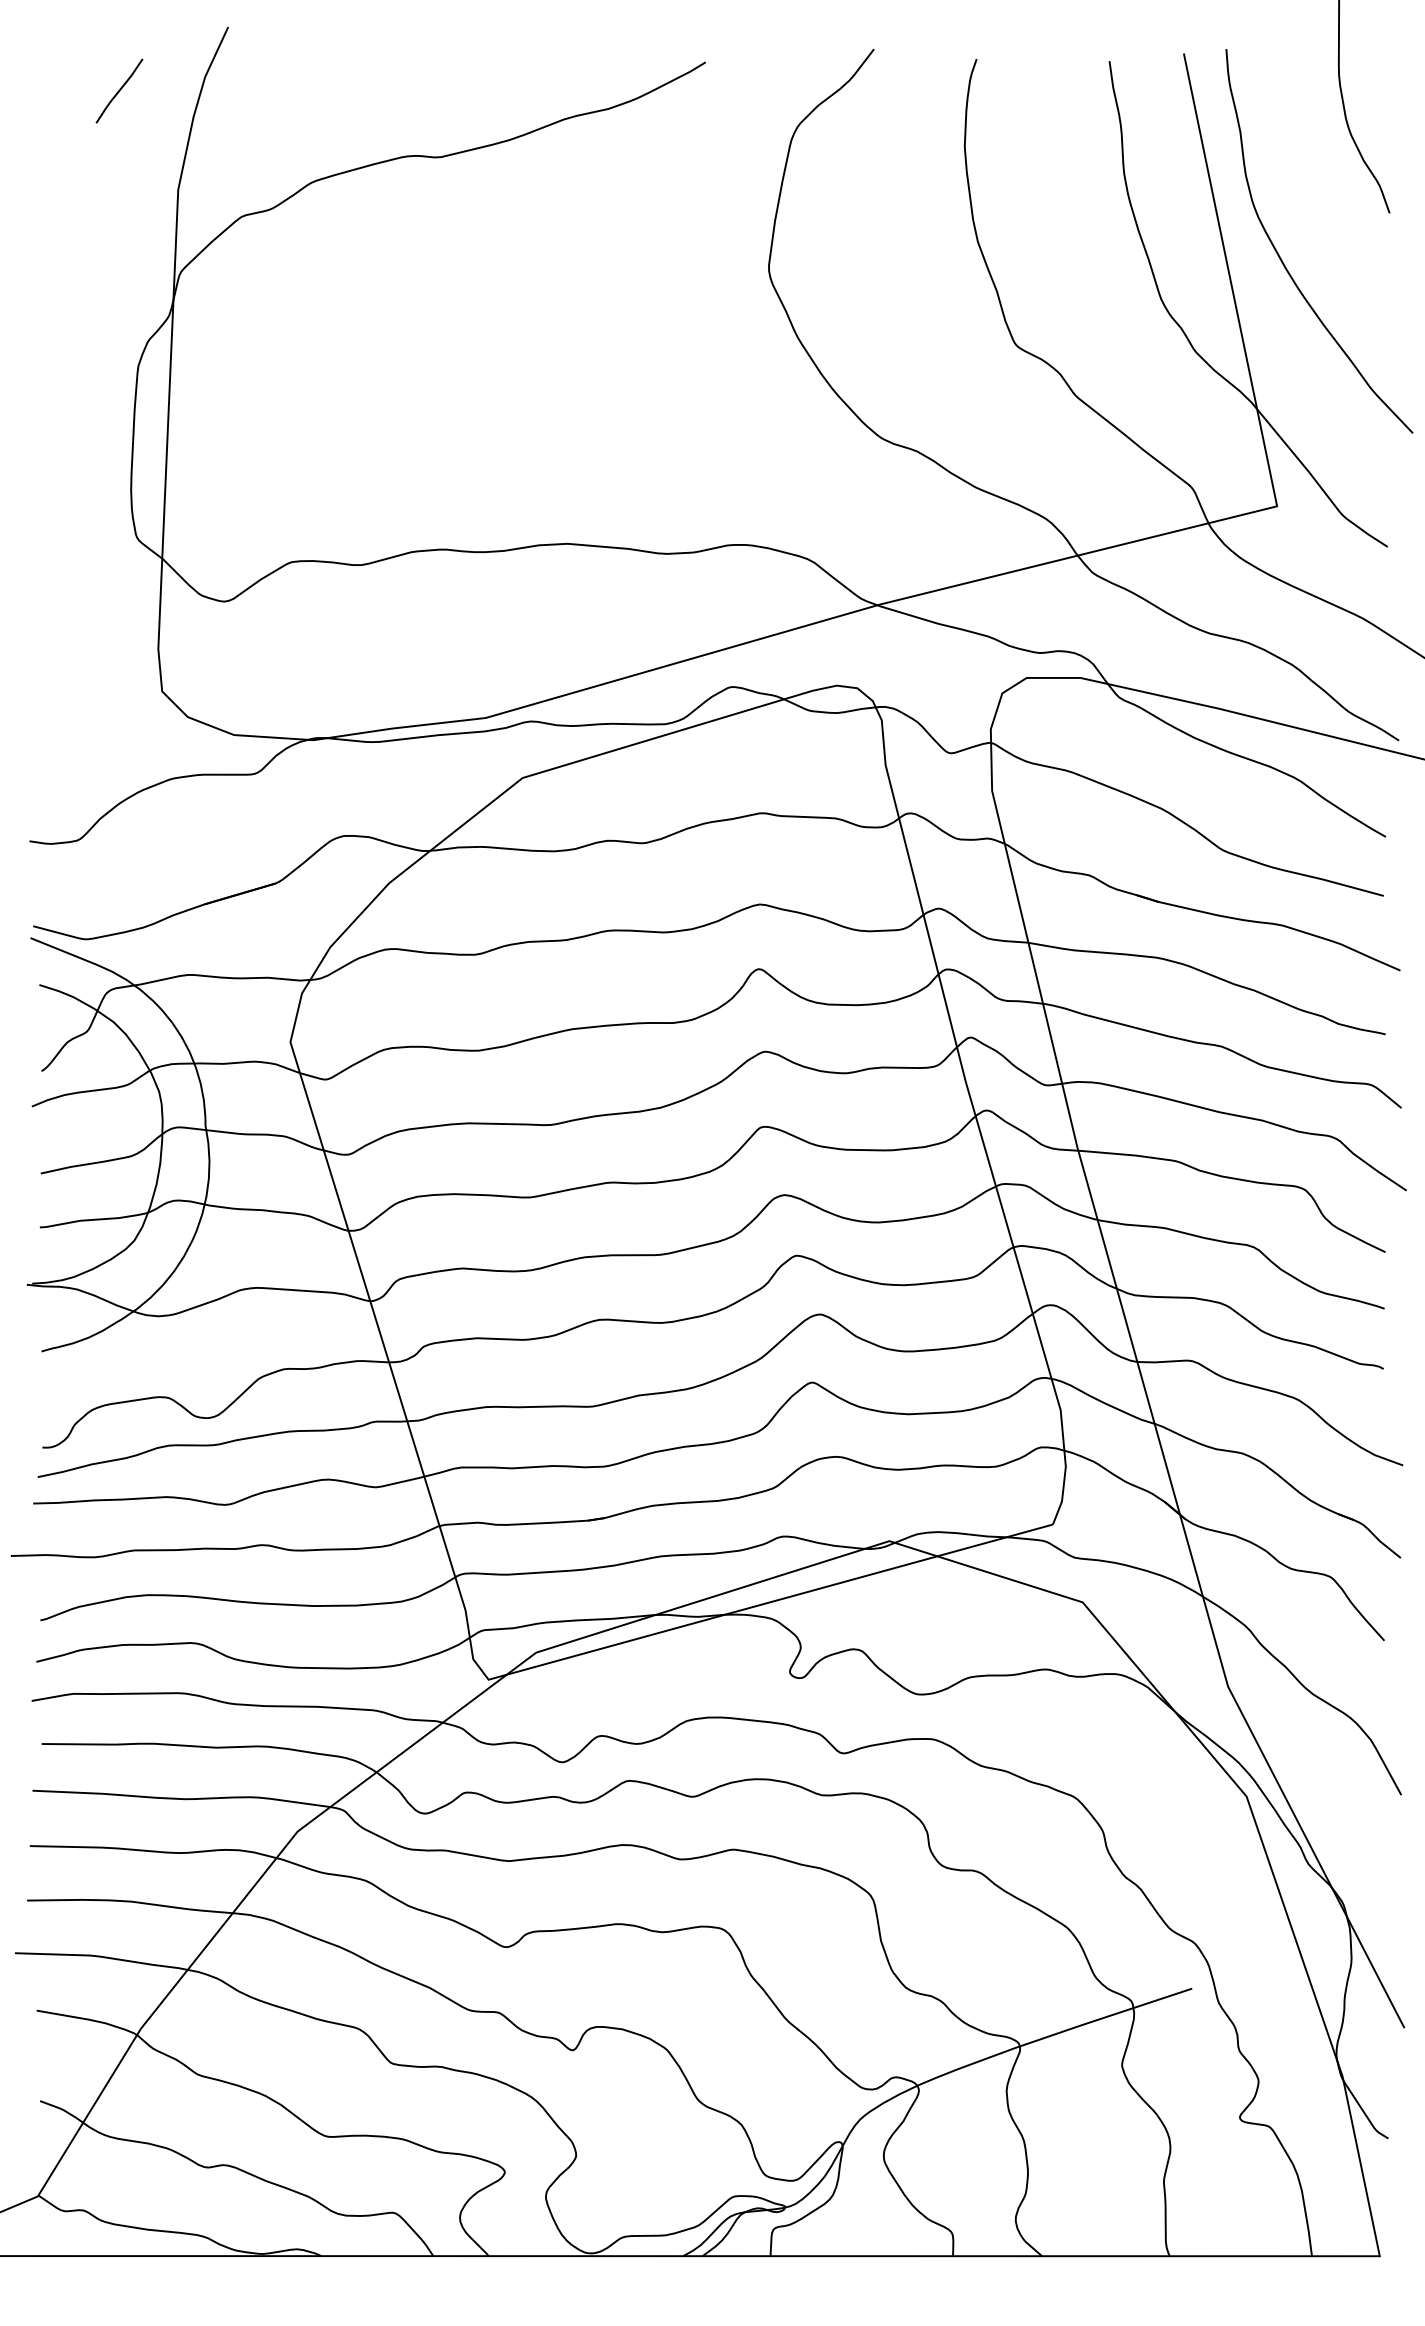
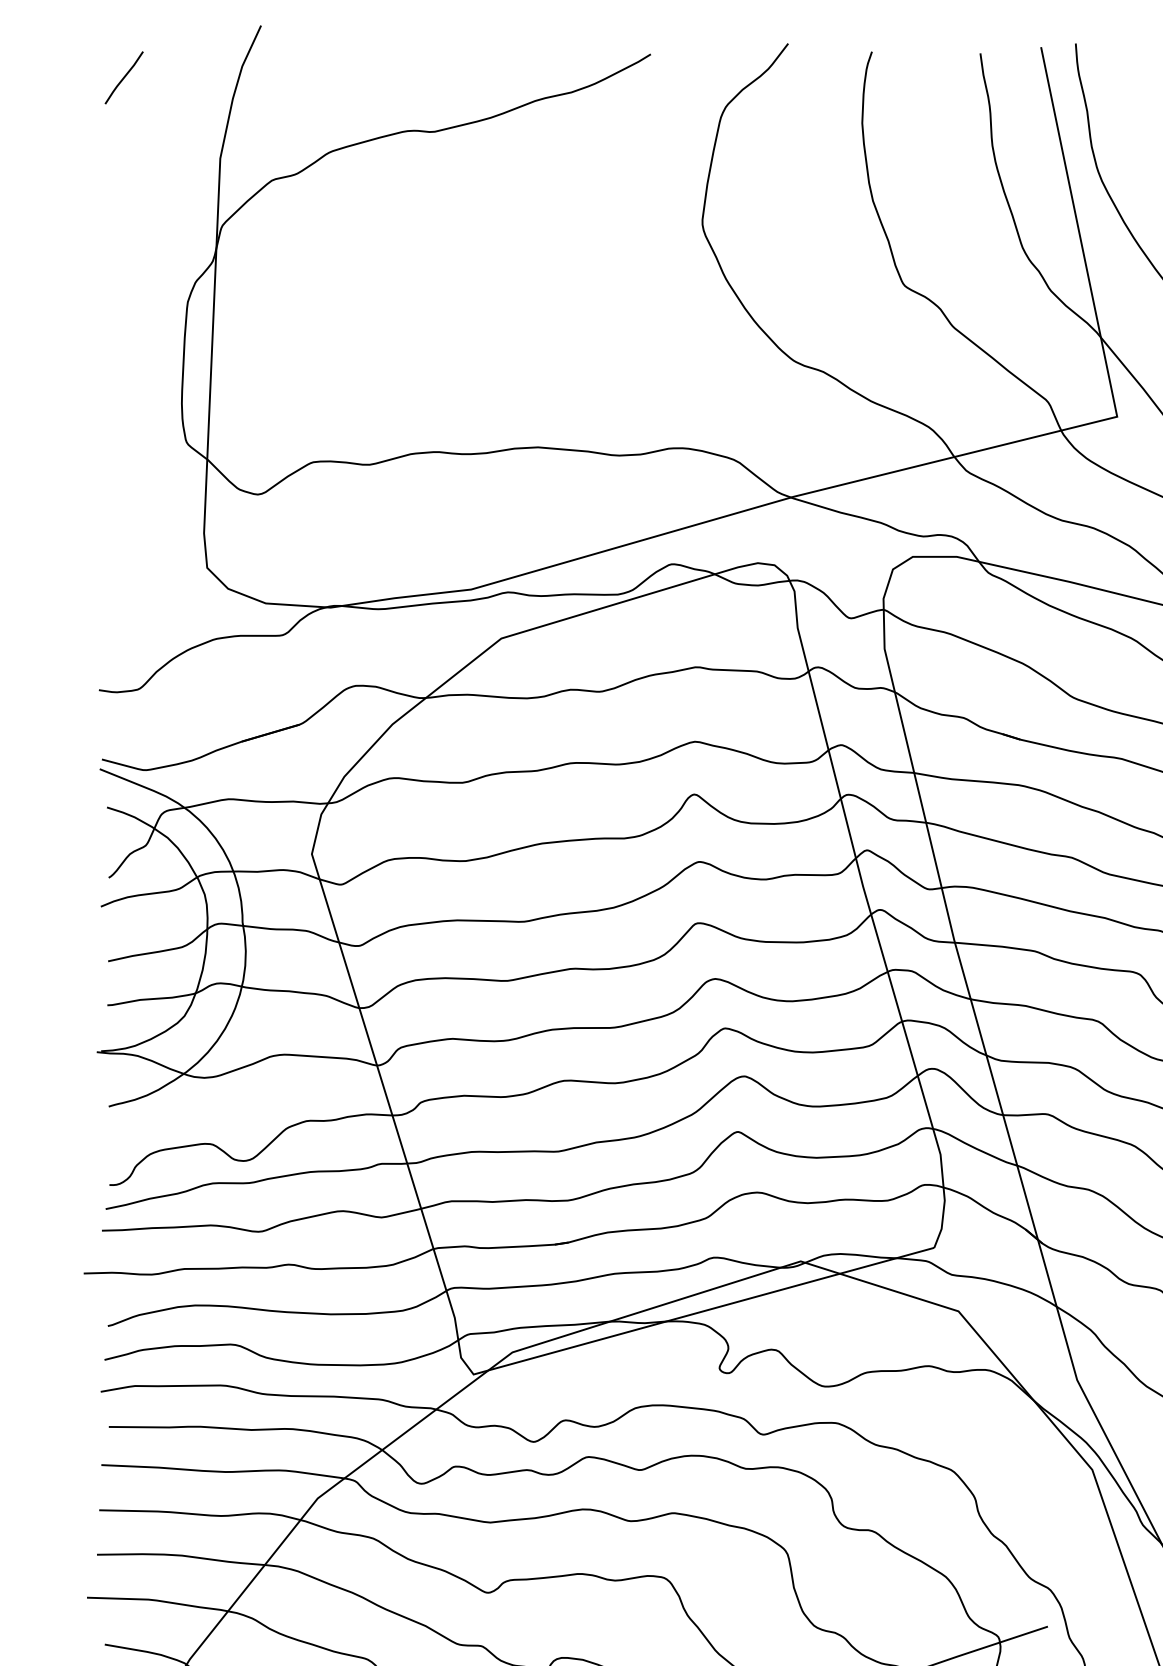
line: (119, 90) -> (124, 77), moved

